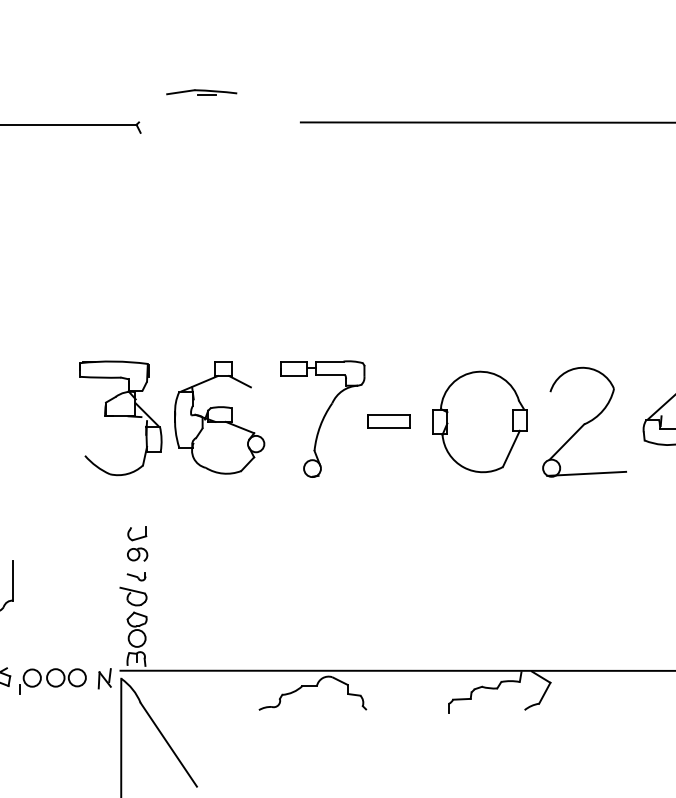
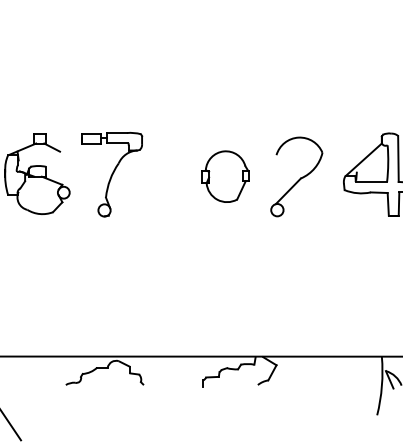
part: (388, 421) -> (159, 176), removed
part: (479, 421) -> (225, 176), size x0.7
line: (586, 473) -> (302, 213), removed

